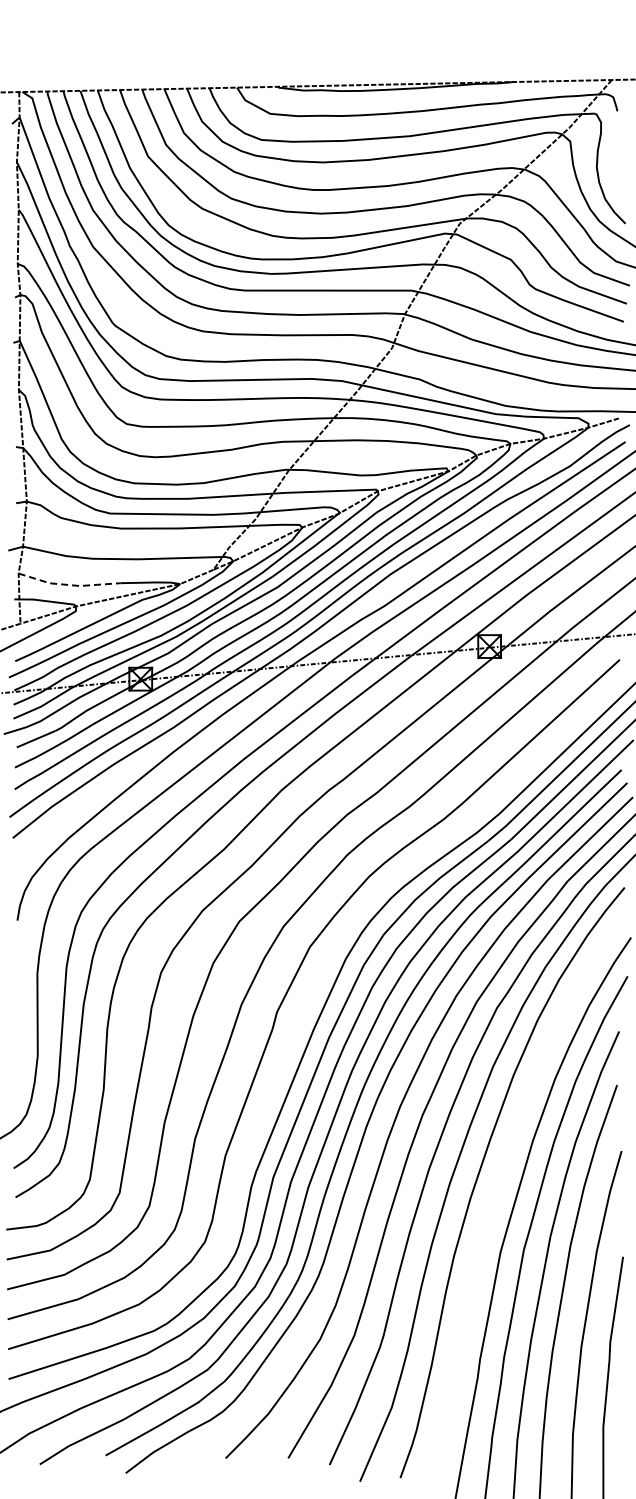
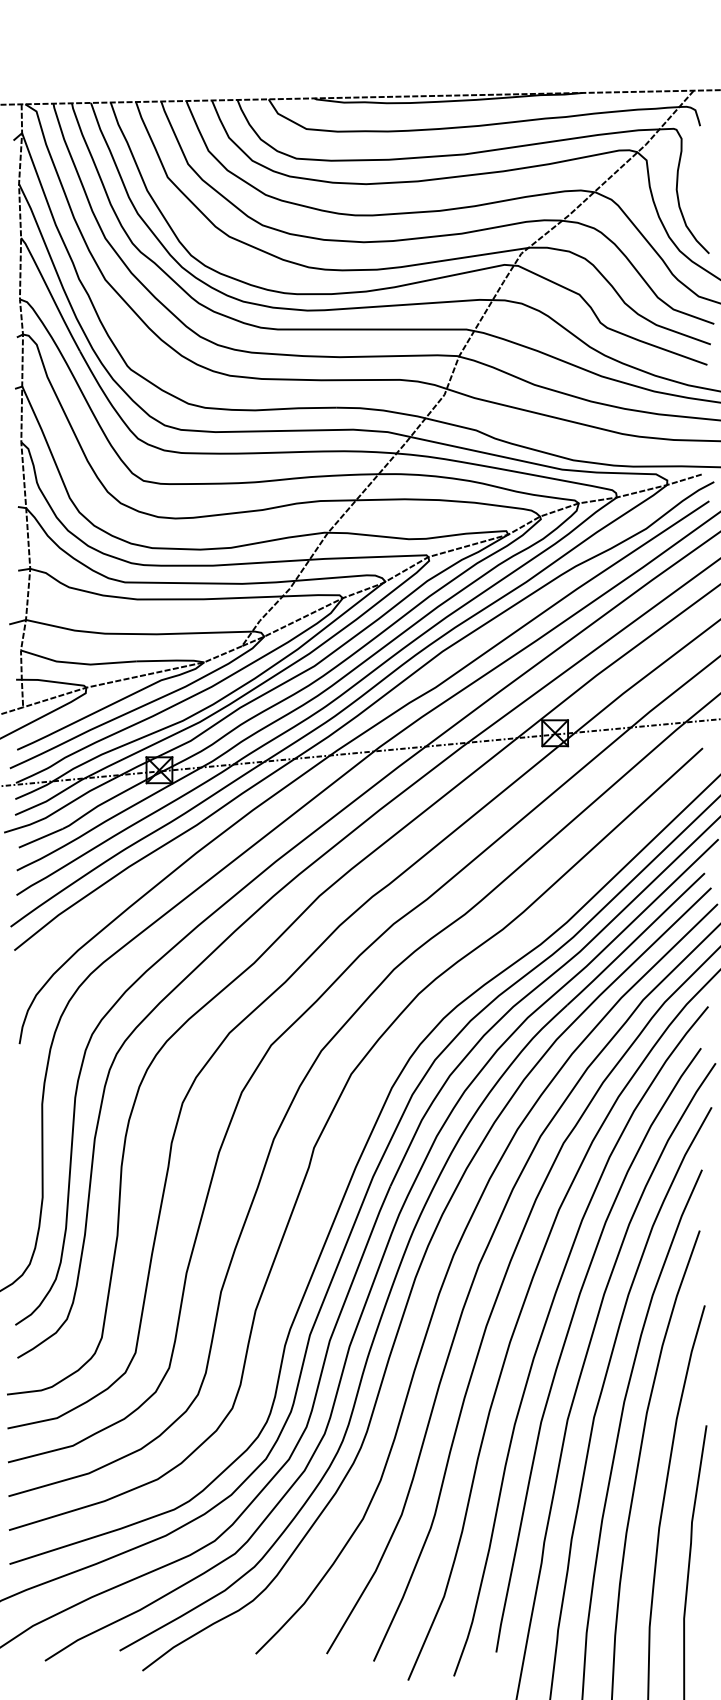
line: (69, 585) -> (78, 663), dashed -> solid
curve: (499, 1183) -> (566, 1342), added

